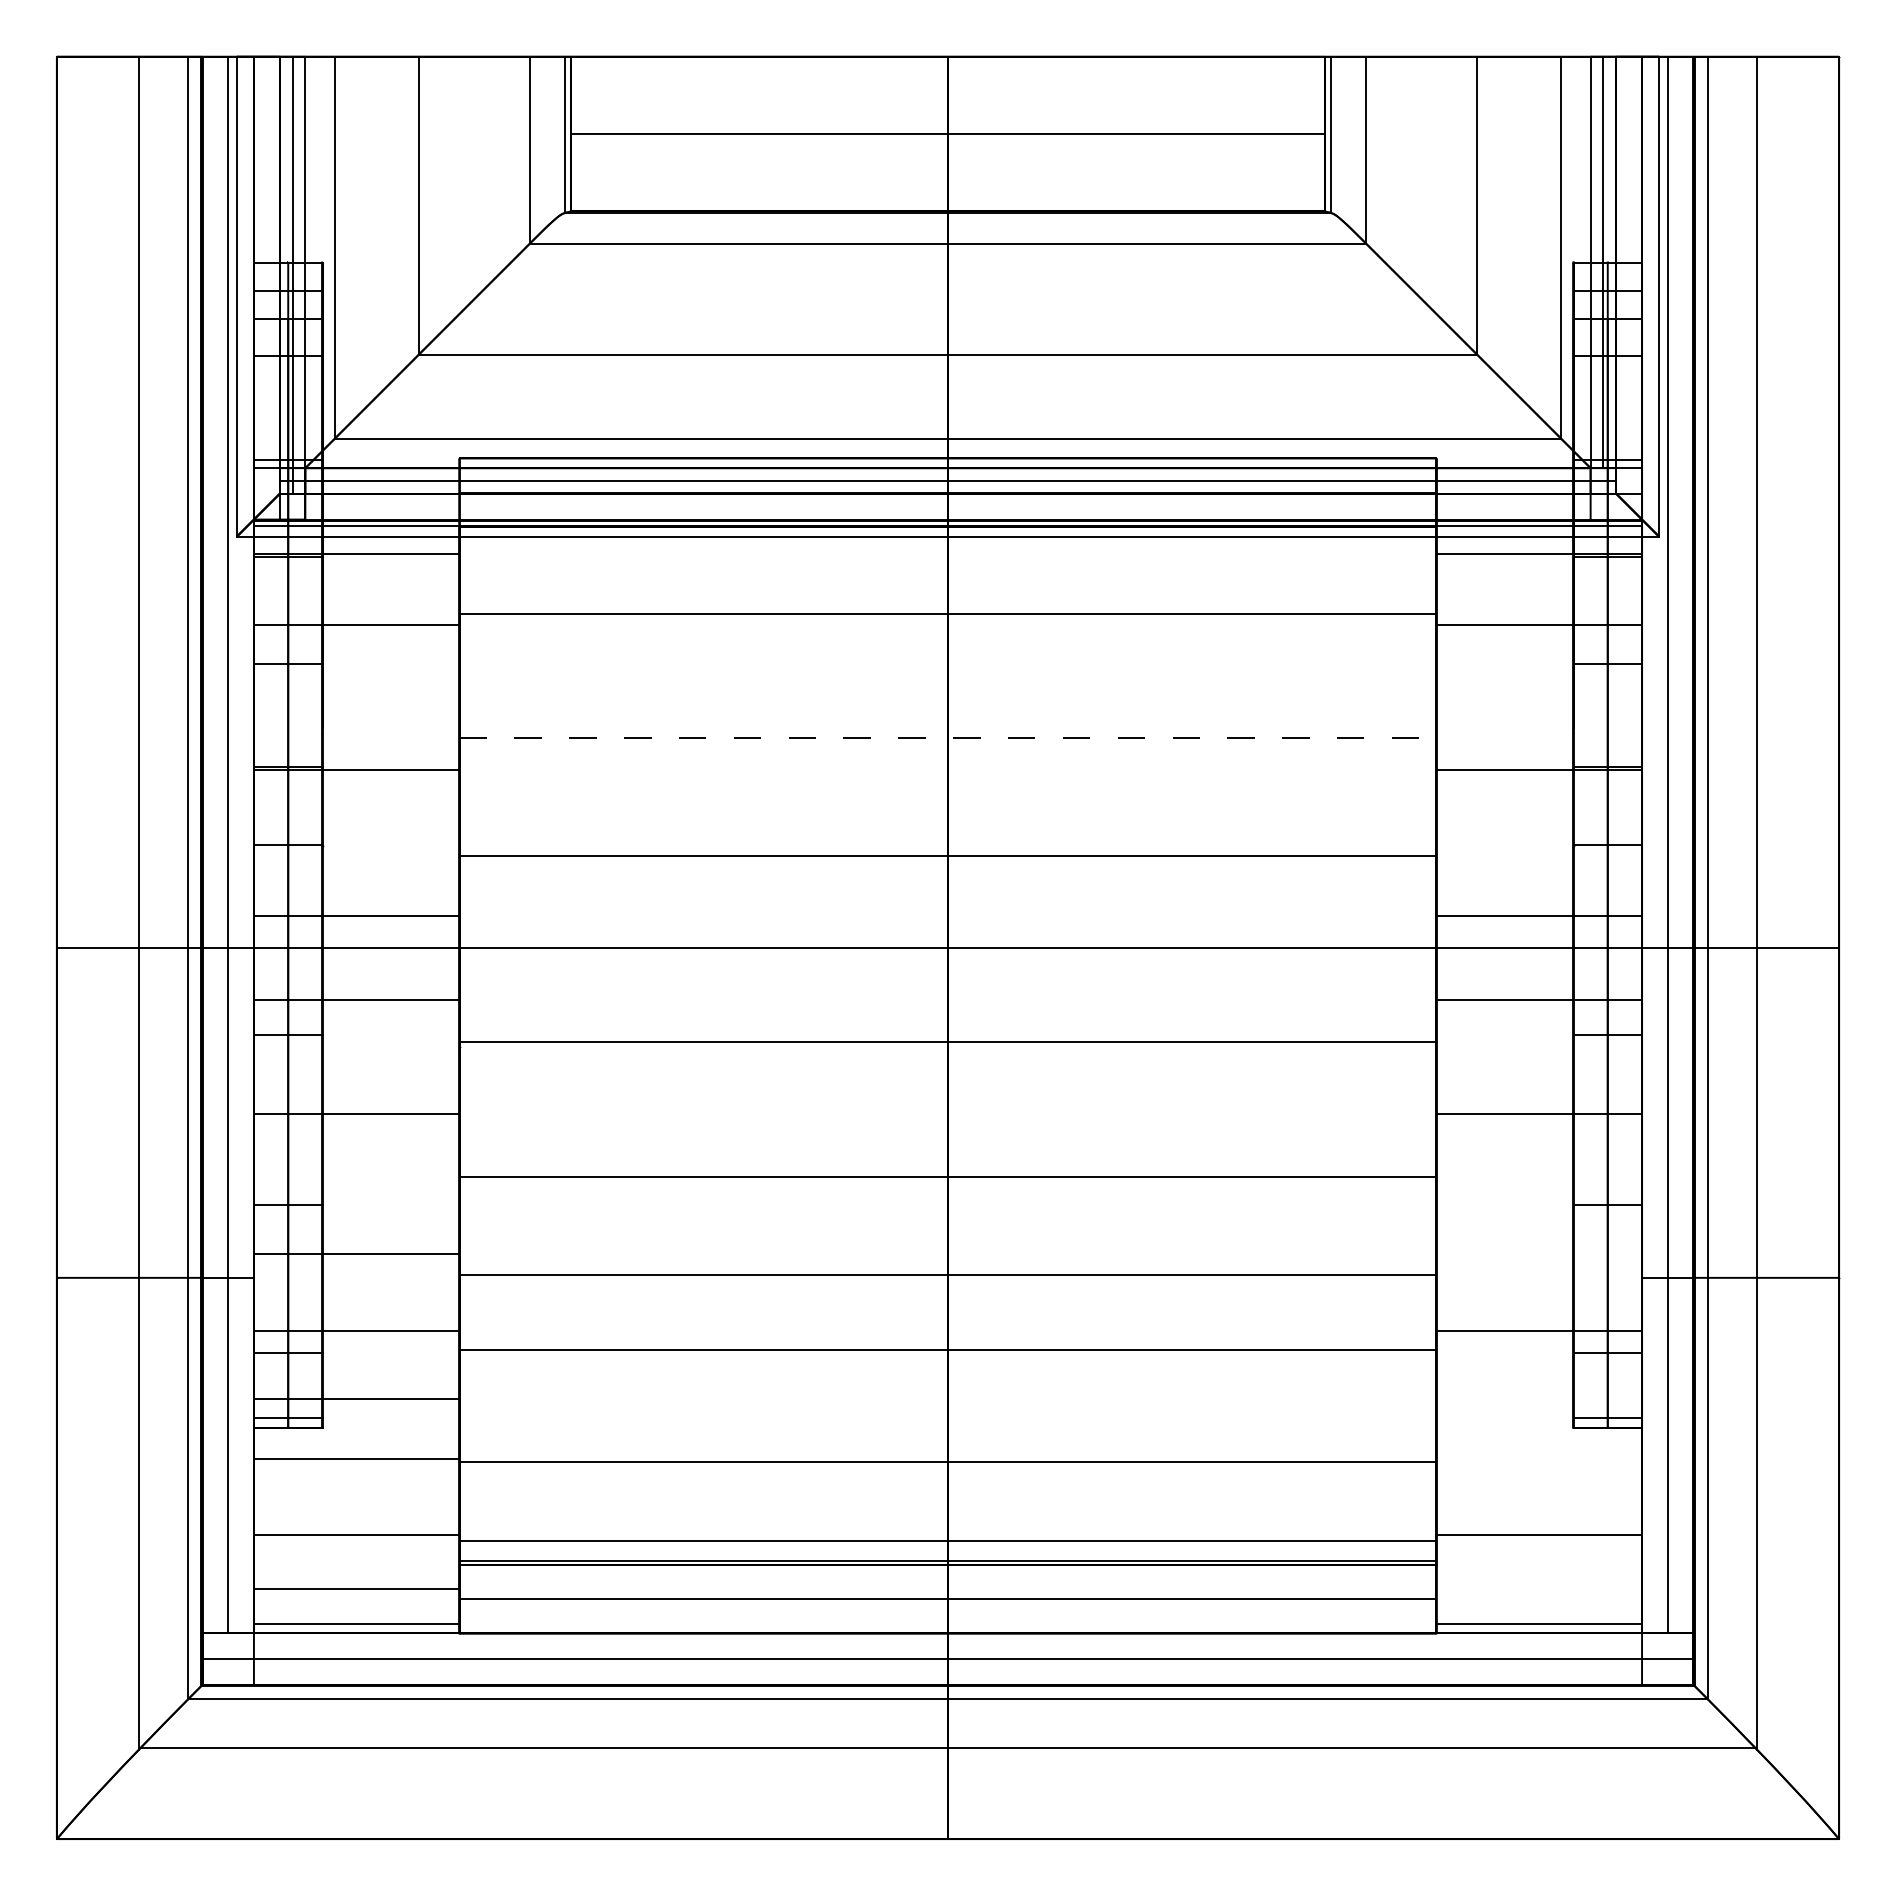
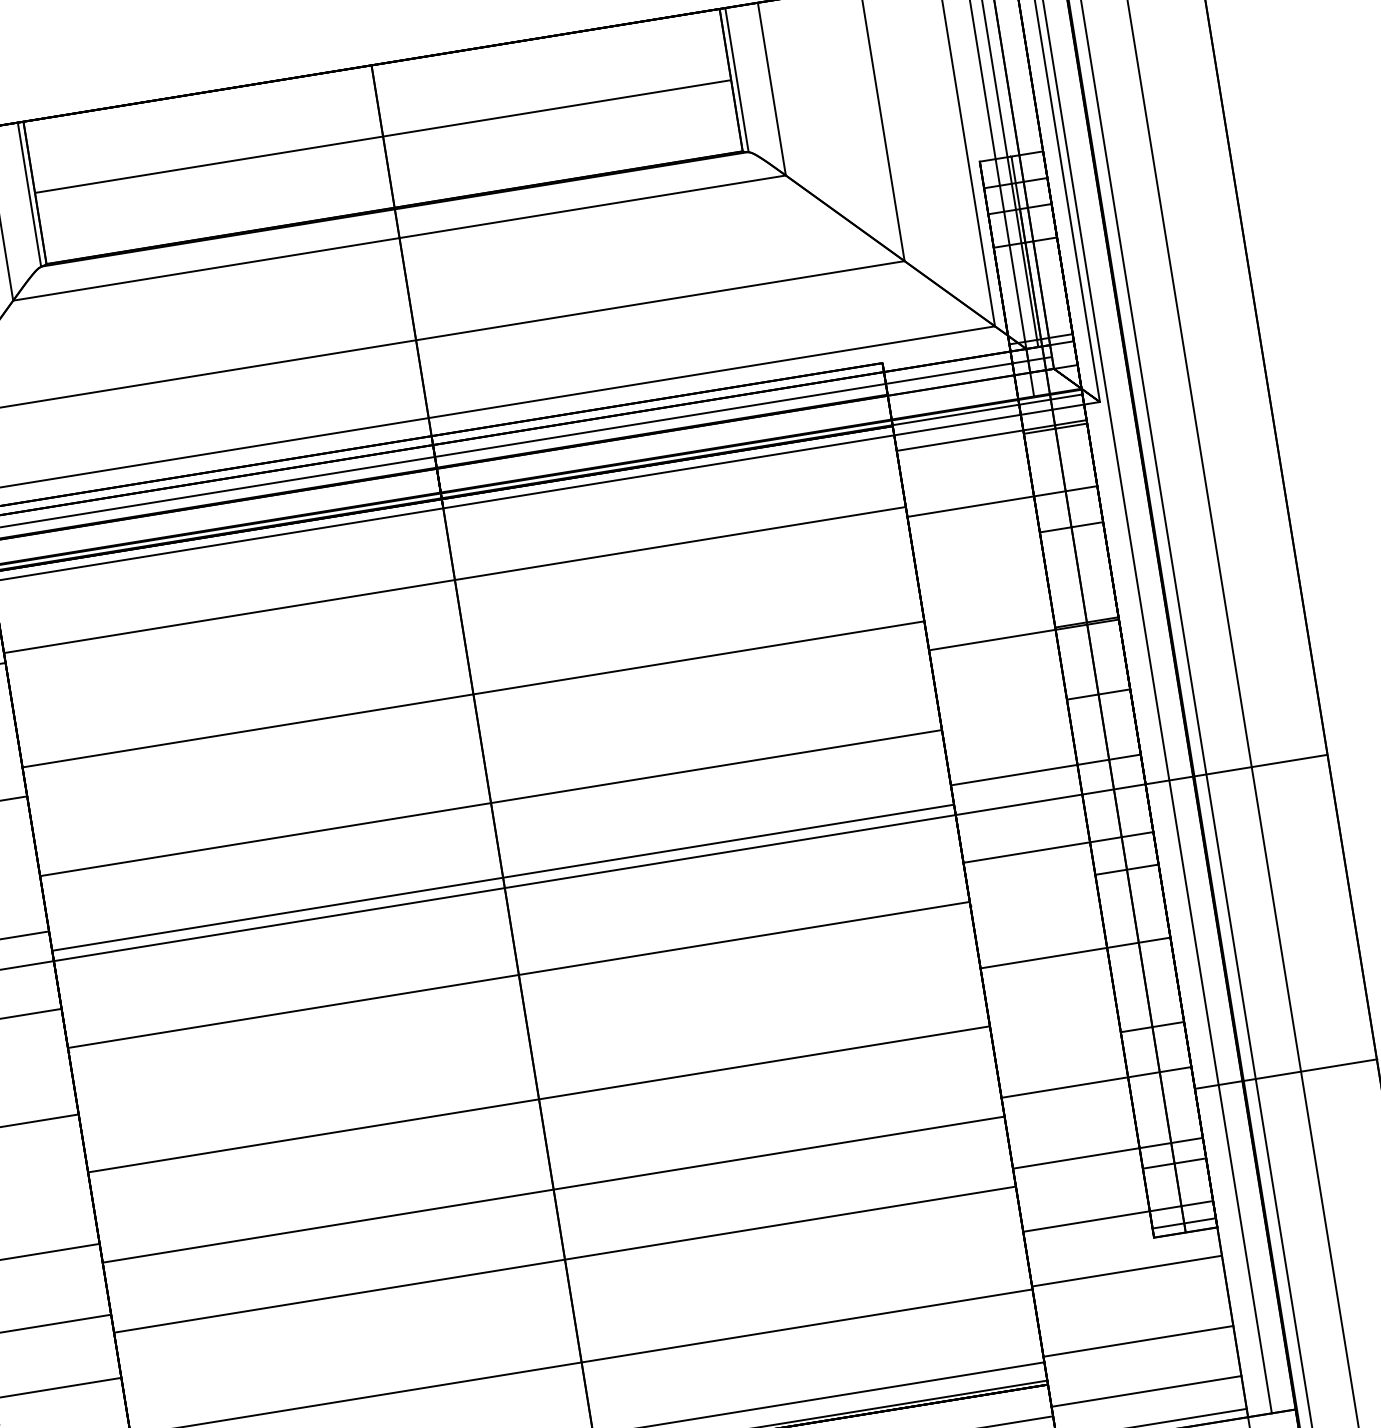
line: (948, 738) -> (473, 694), dashed -> solid
line: (947, 936) -> (502, 877), added
line: (1539, 1254) -> (1096, 1082), added
line: (1539, 1399) -> (1118, 1216), added
line: (1539, 1458) -> (1127, 1270), added
line: (1539, 1588) -> (1146, 1391), added

